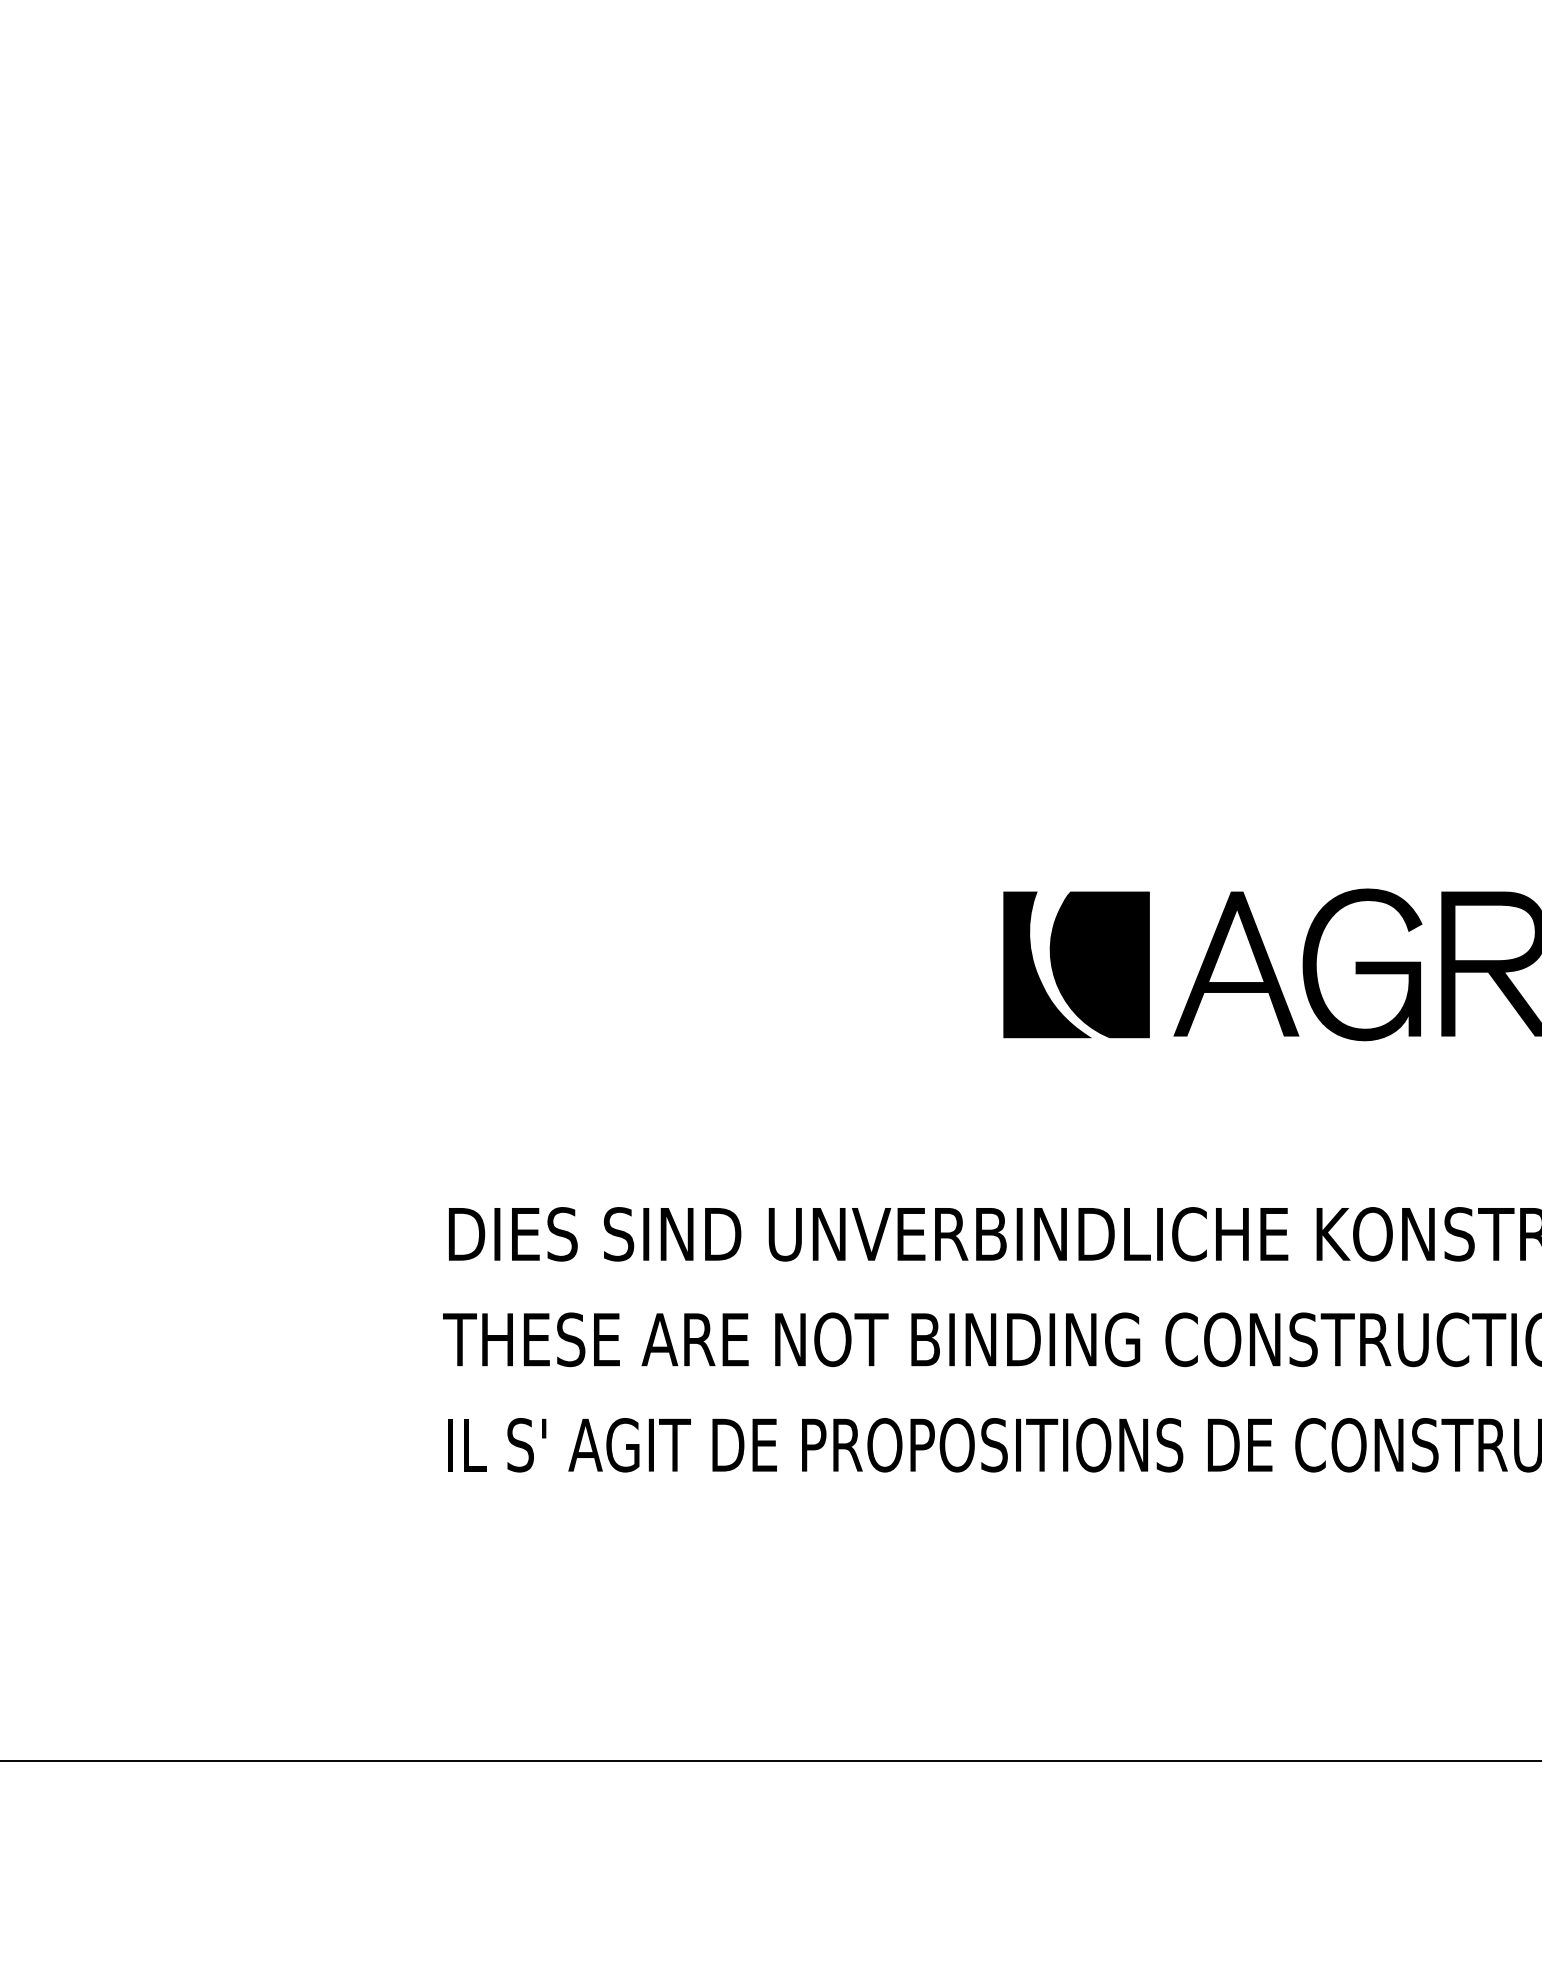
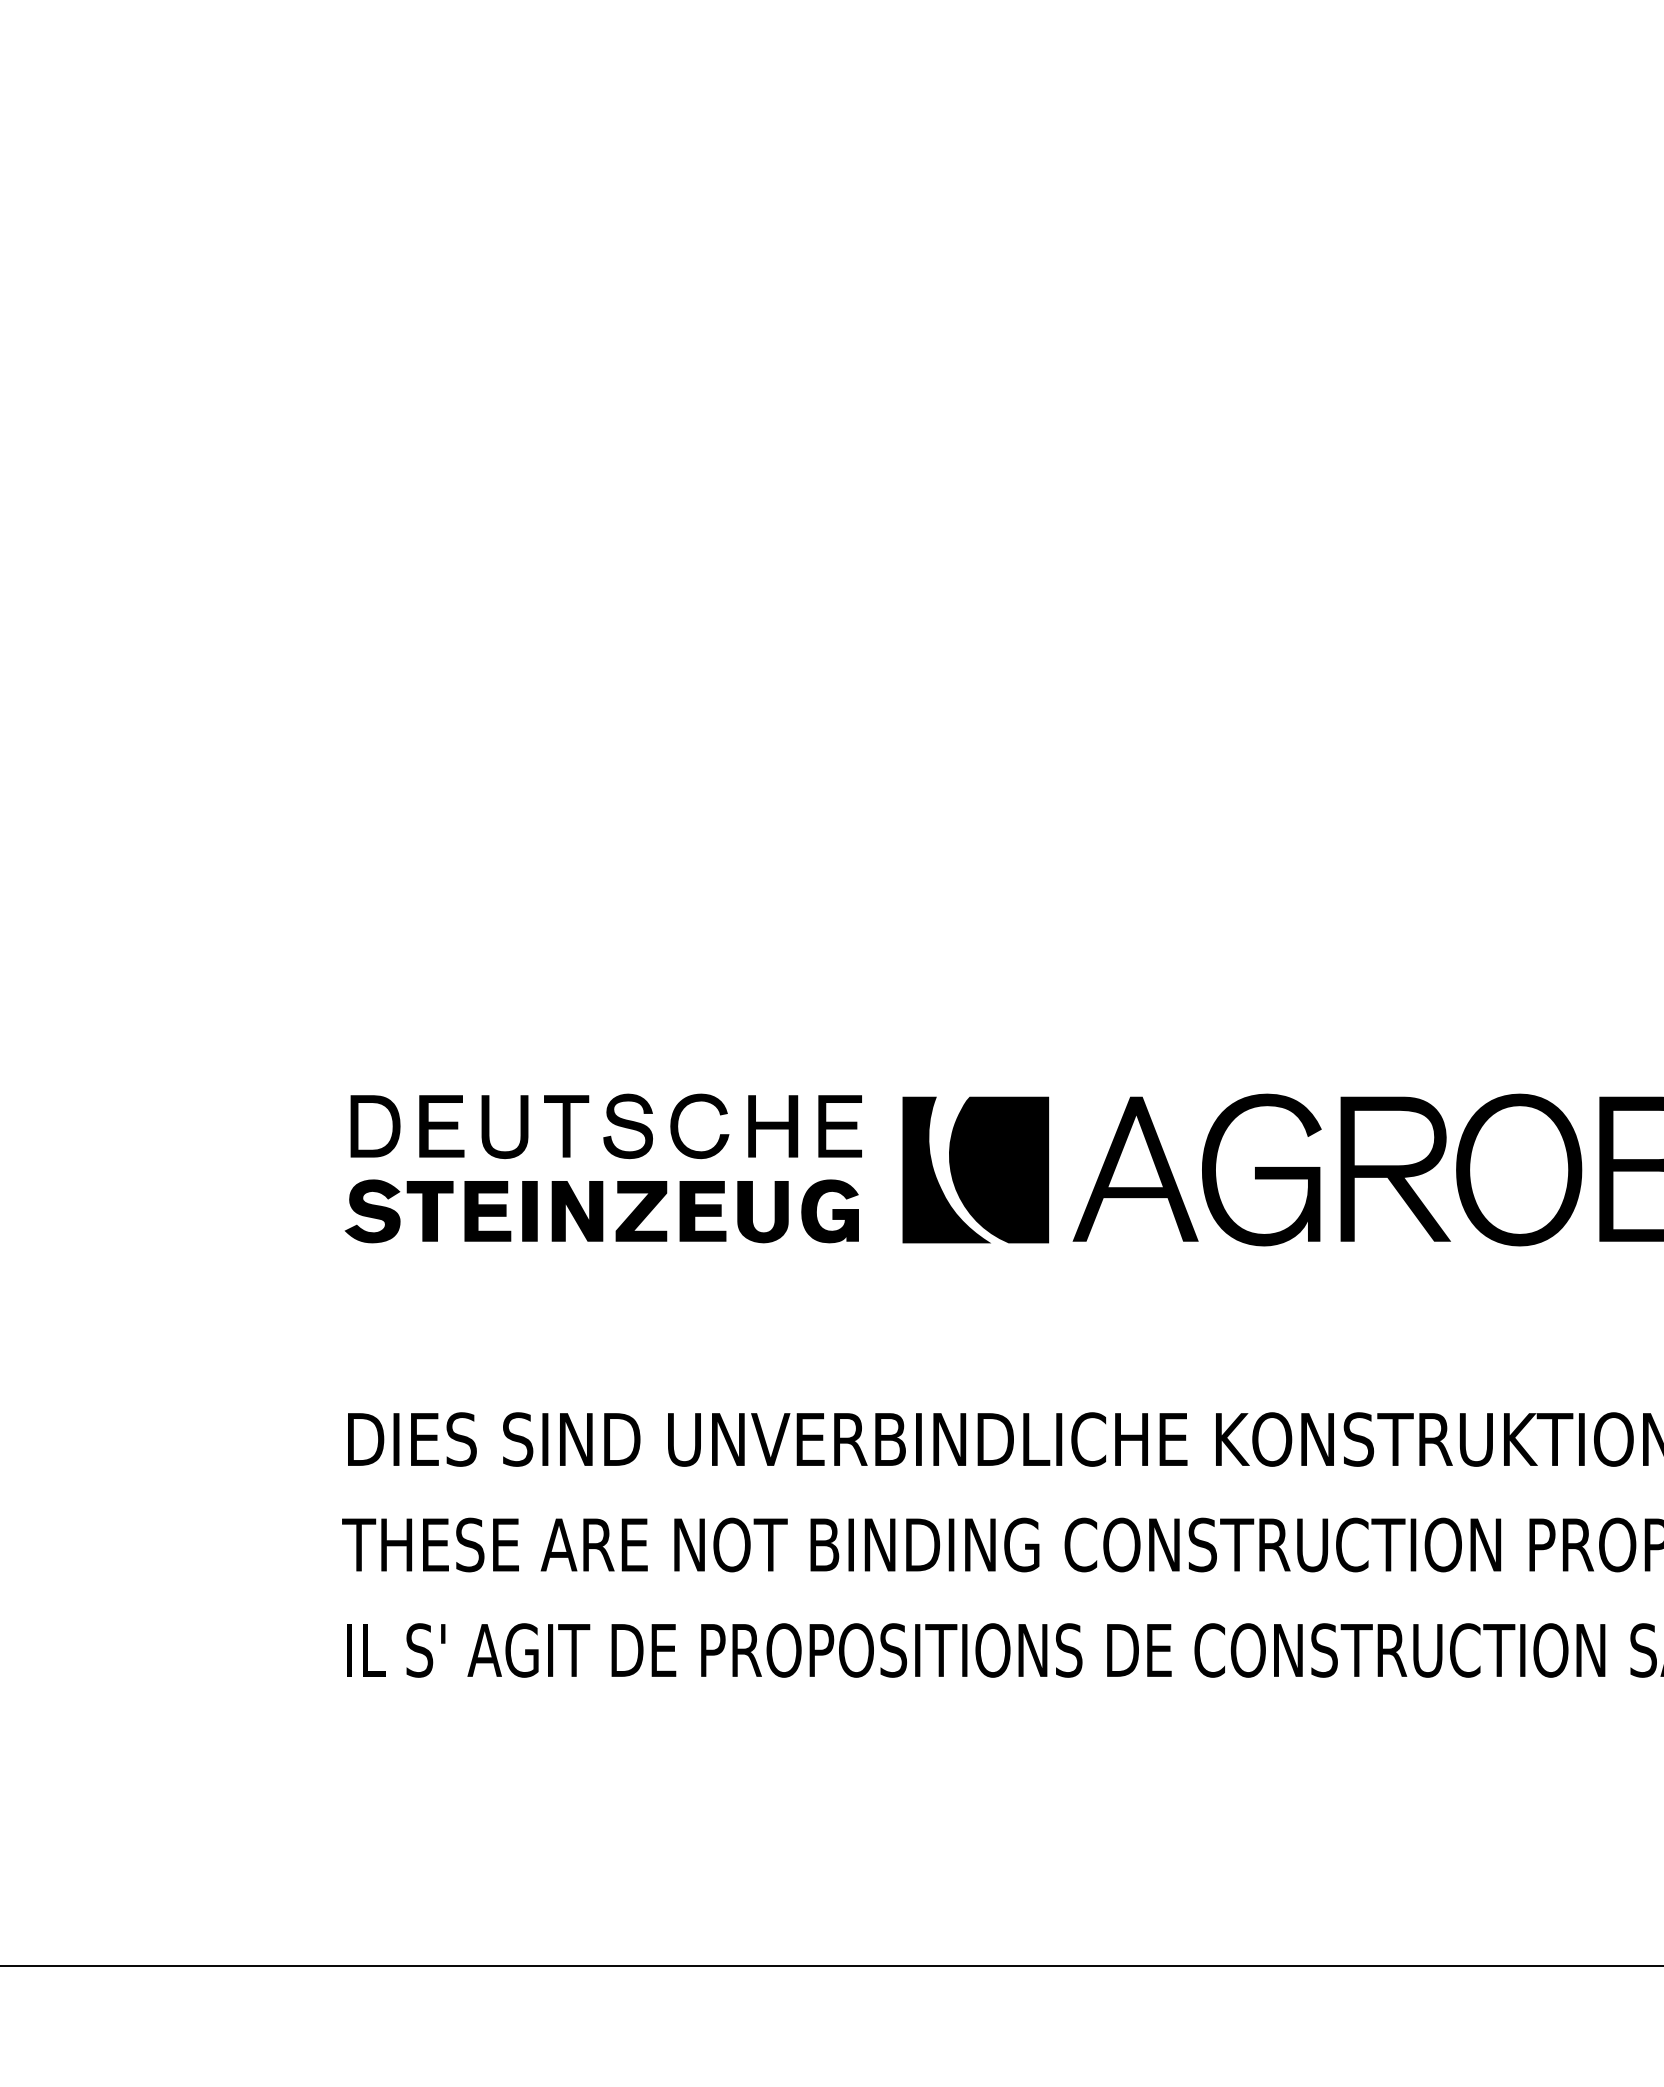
part: (703, 976) -> (602, 1181), added

